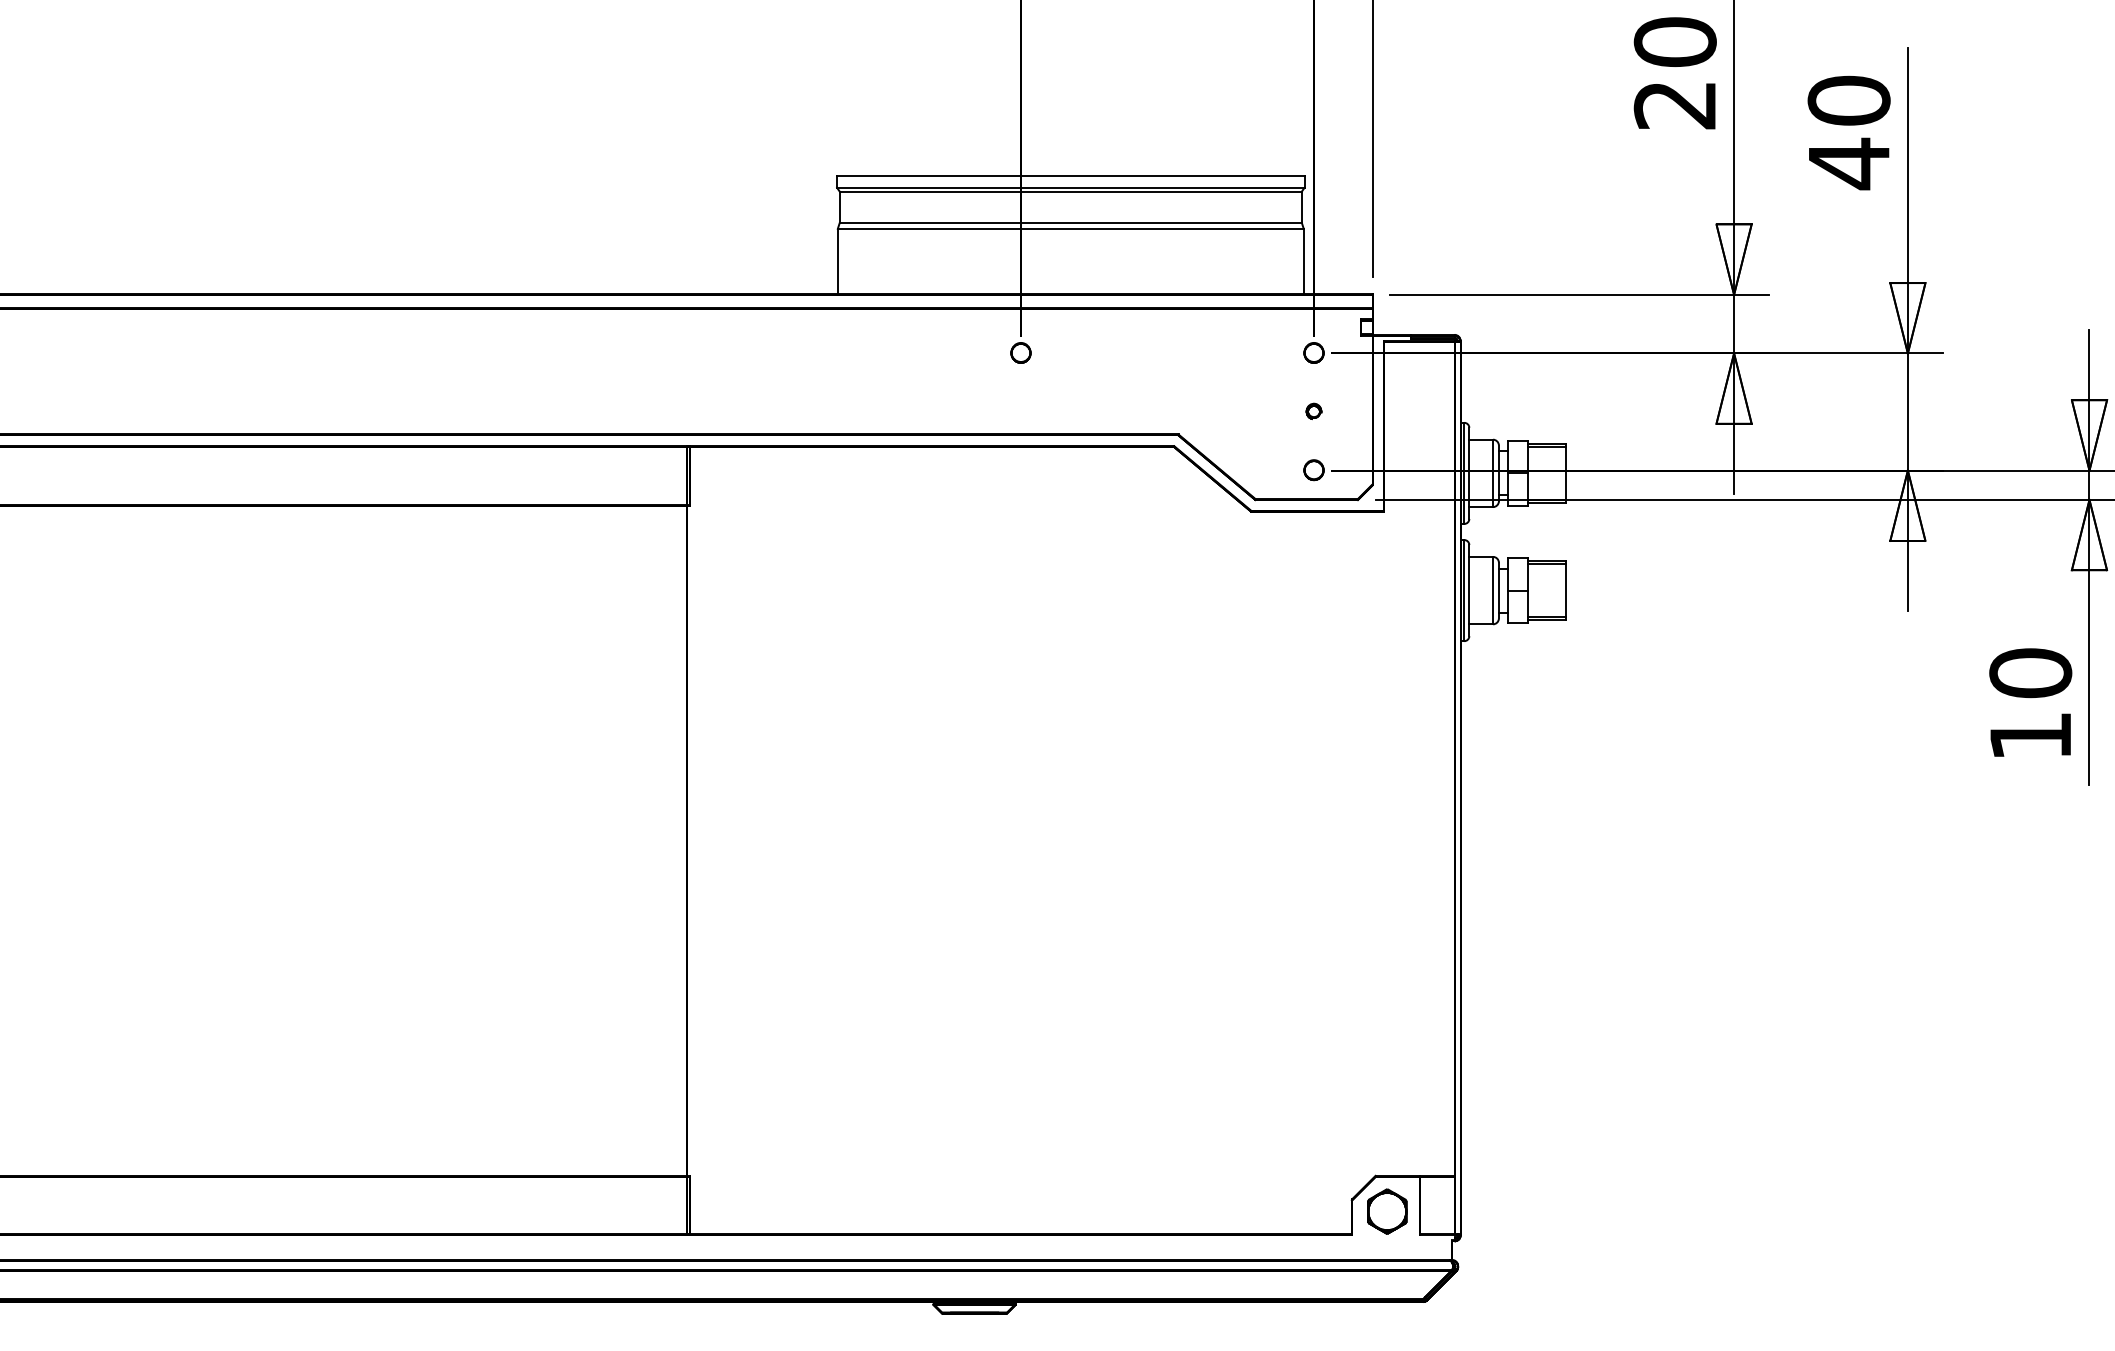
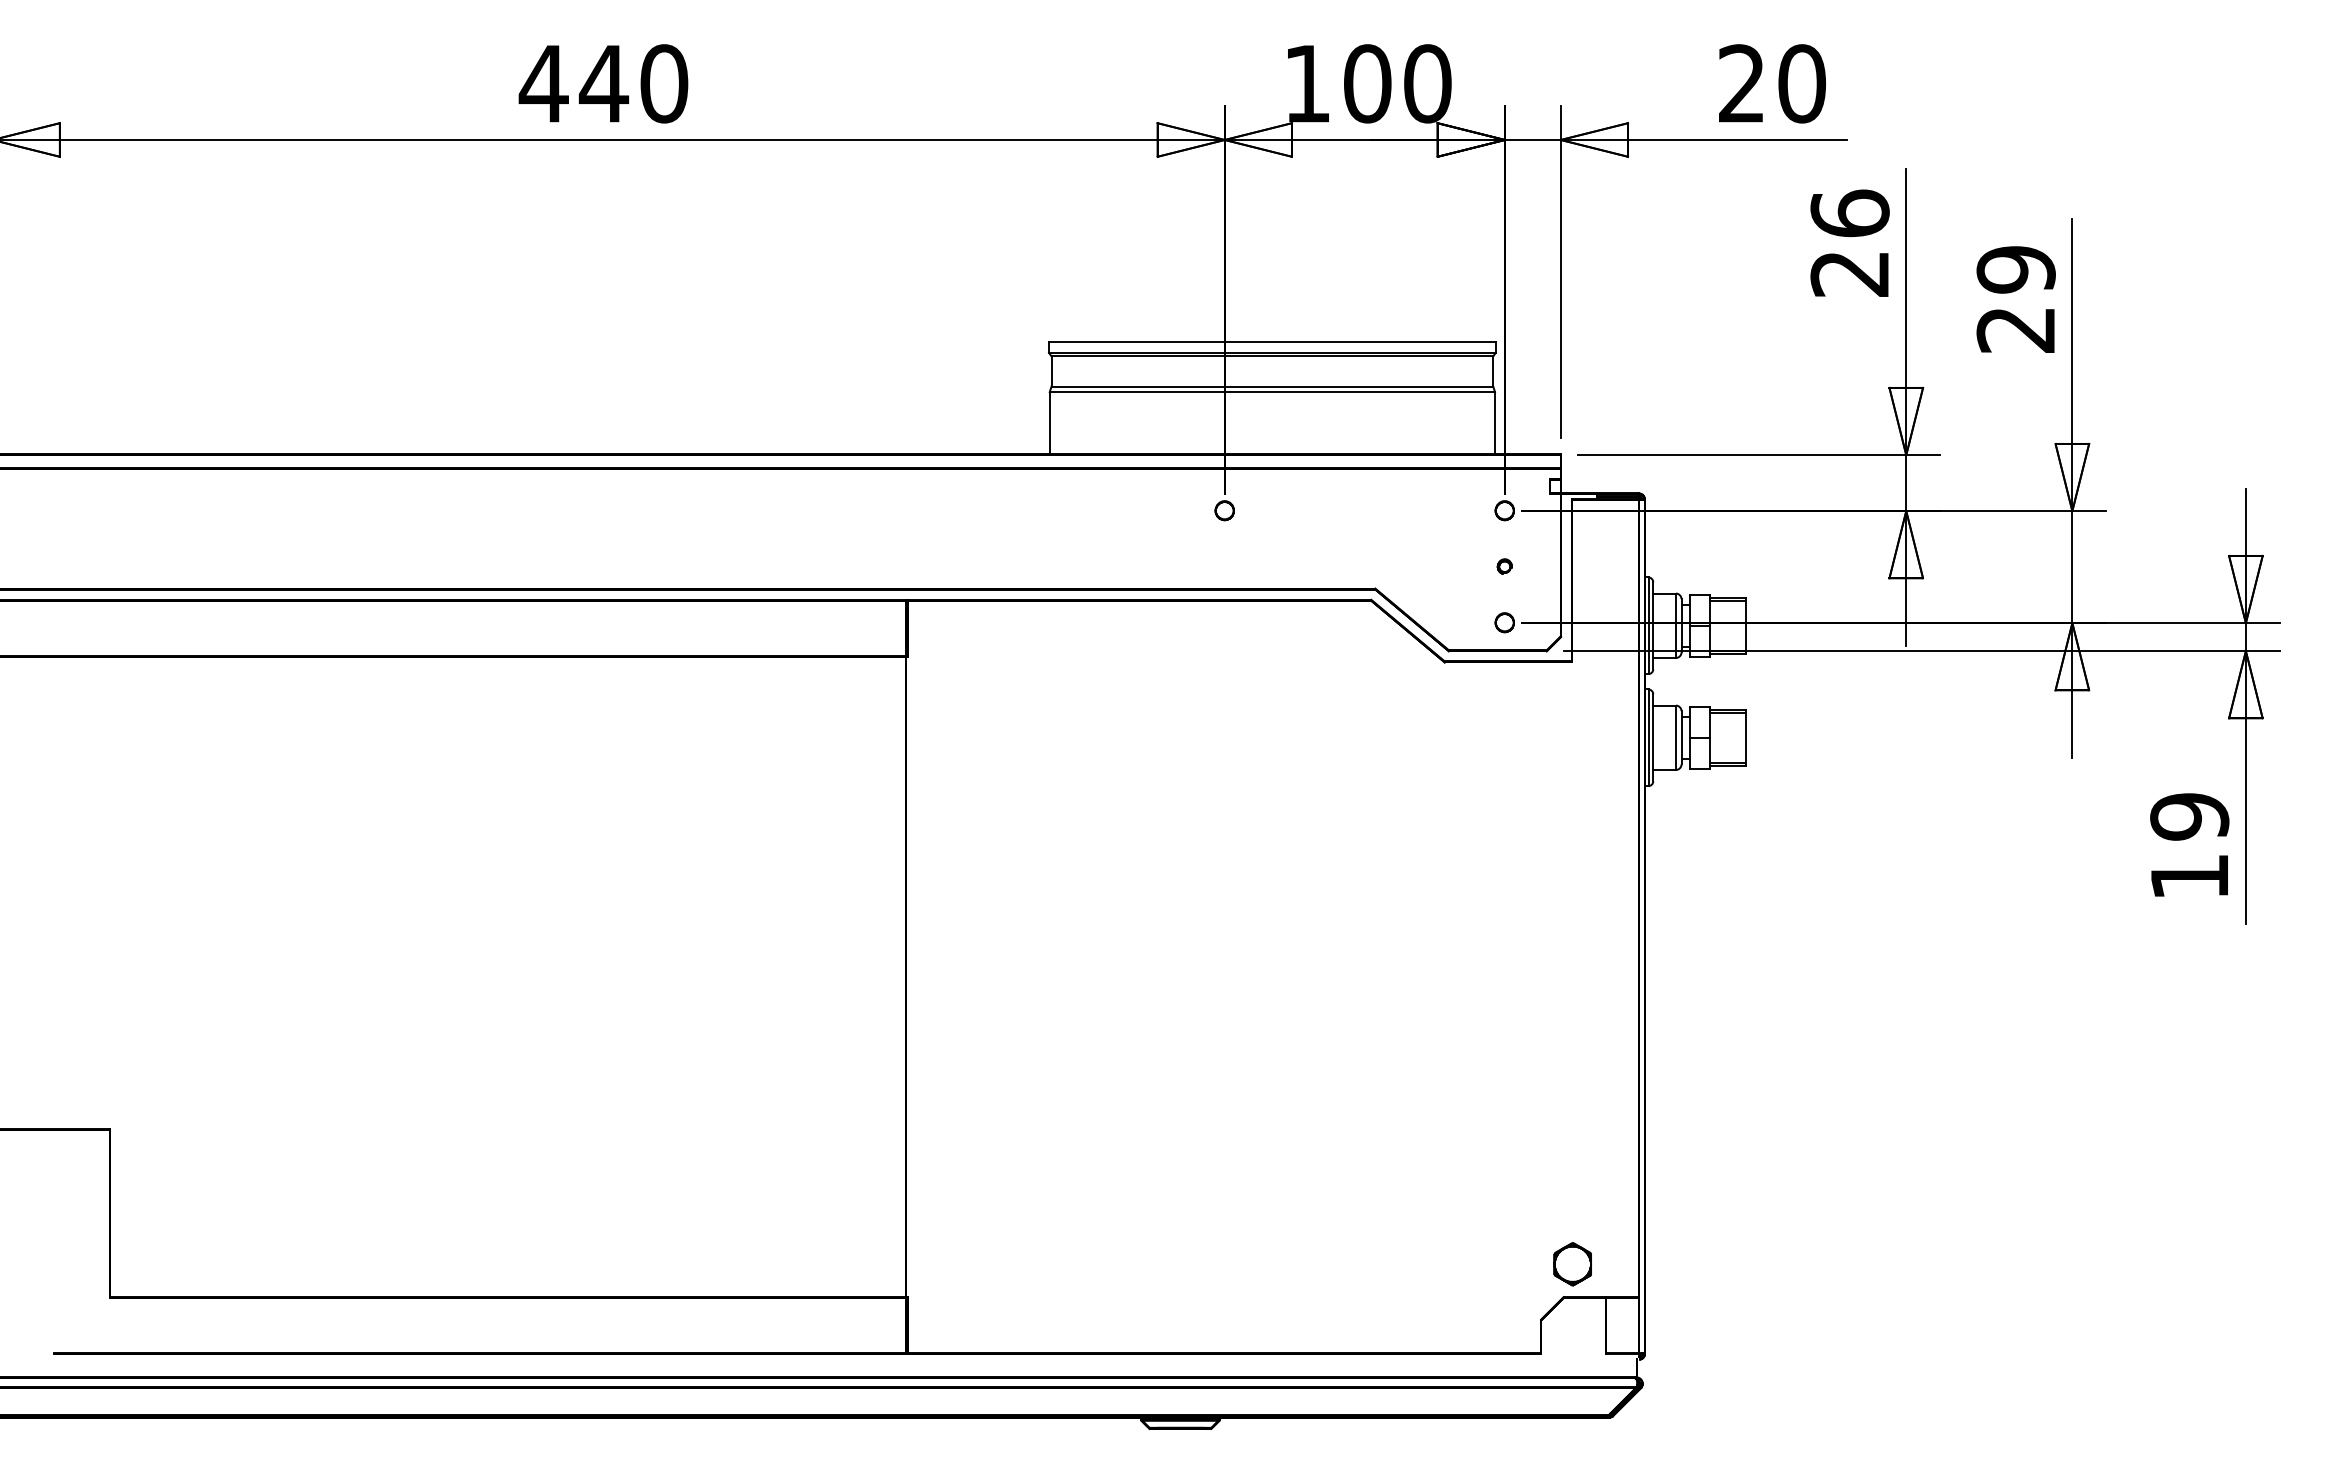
text: (1674, 41) -> (1849, 213), 20 -> 26
text: (1848, 133) -> (2015, 300), 40 -> 29
text: (2030, 672) -> (2189, 816), 10 -> 19
part: (1386, 1211) -> (1572, 1264), moved

